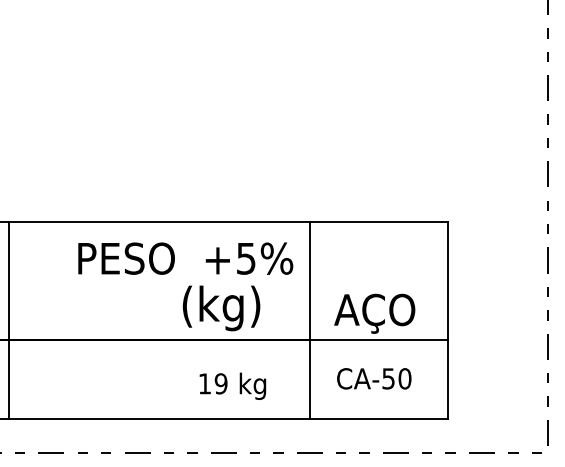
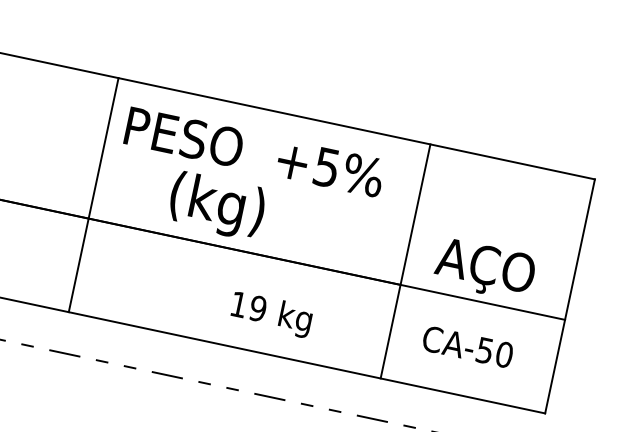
text: (185, 258) -> (254, 151), moved
text: (221, 308) -> (216, 206), moved
line: (8, 320) -> (93, 194), moved
text: (232, 385) -> (271, 313), moved

